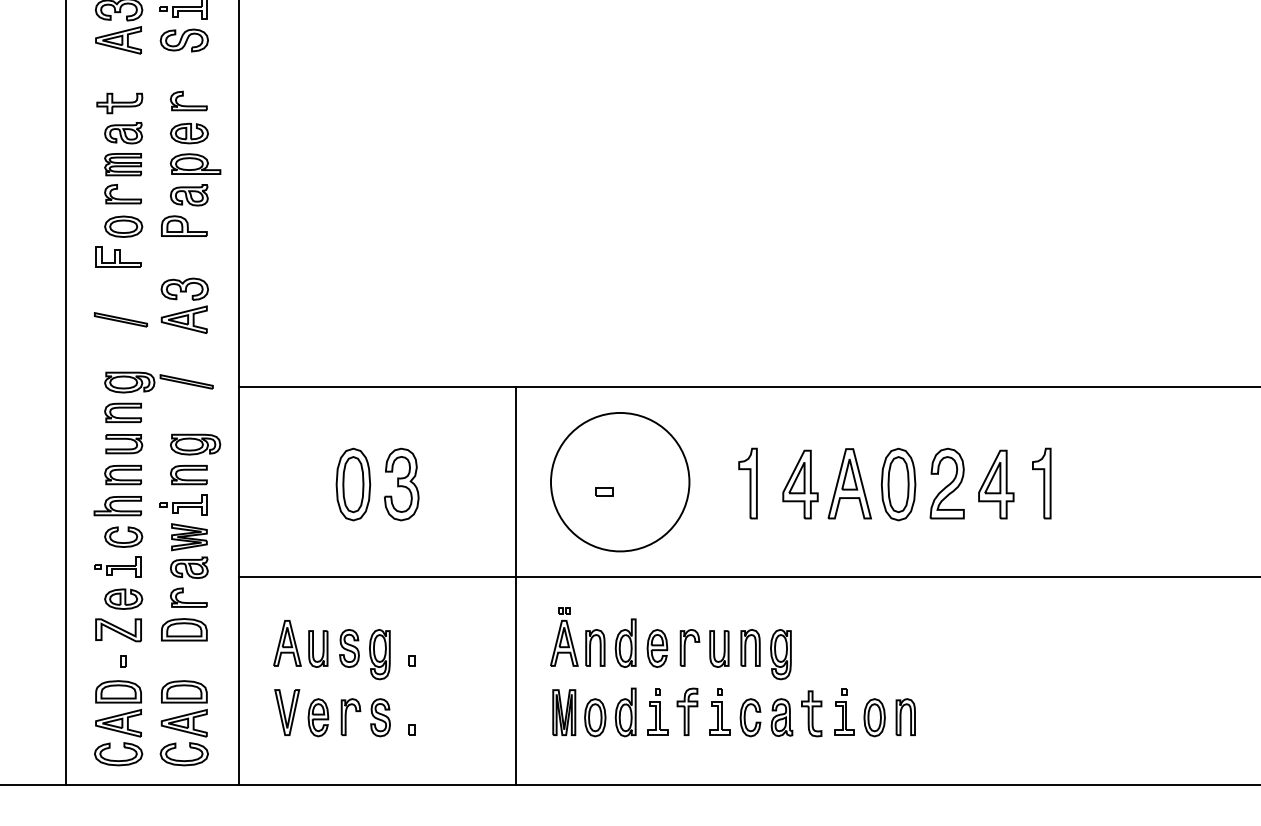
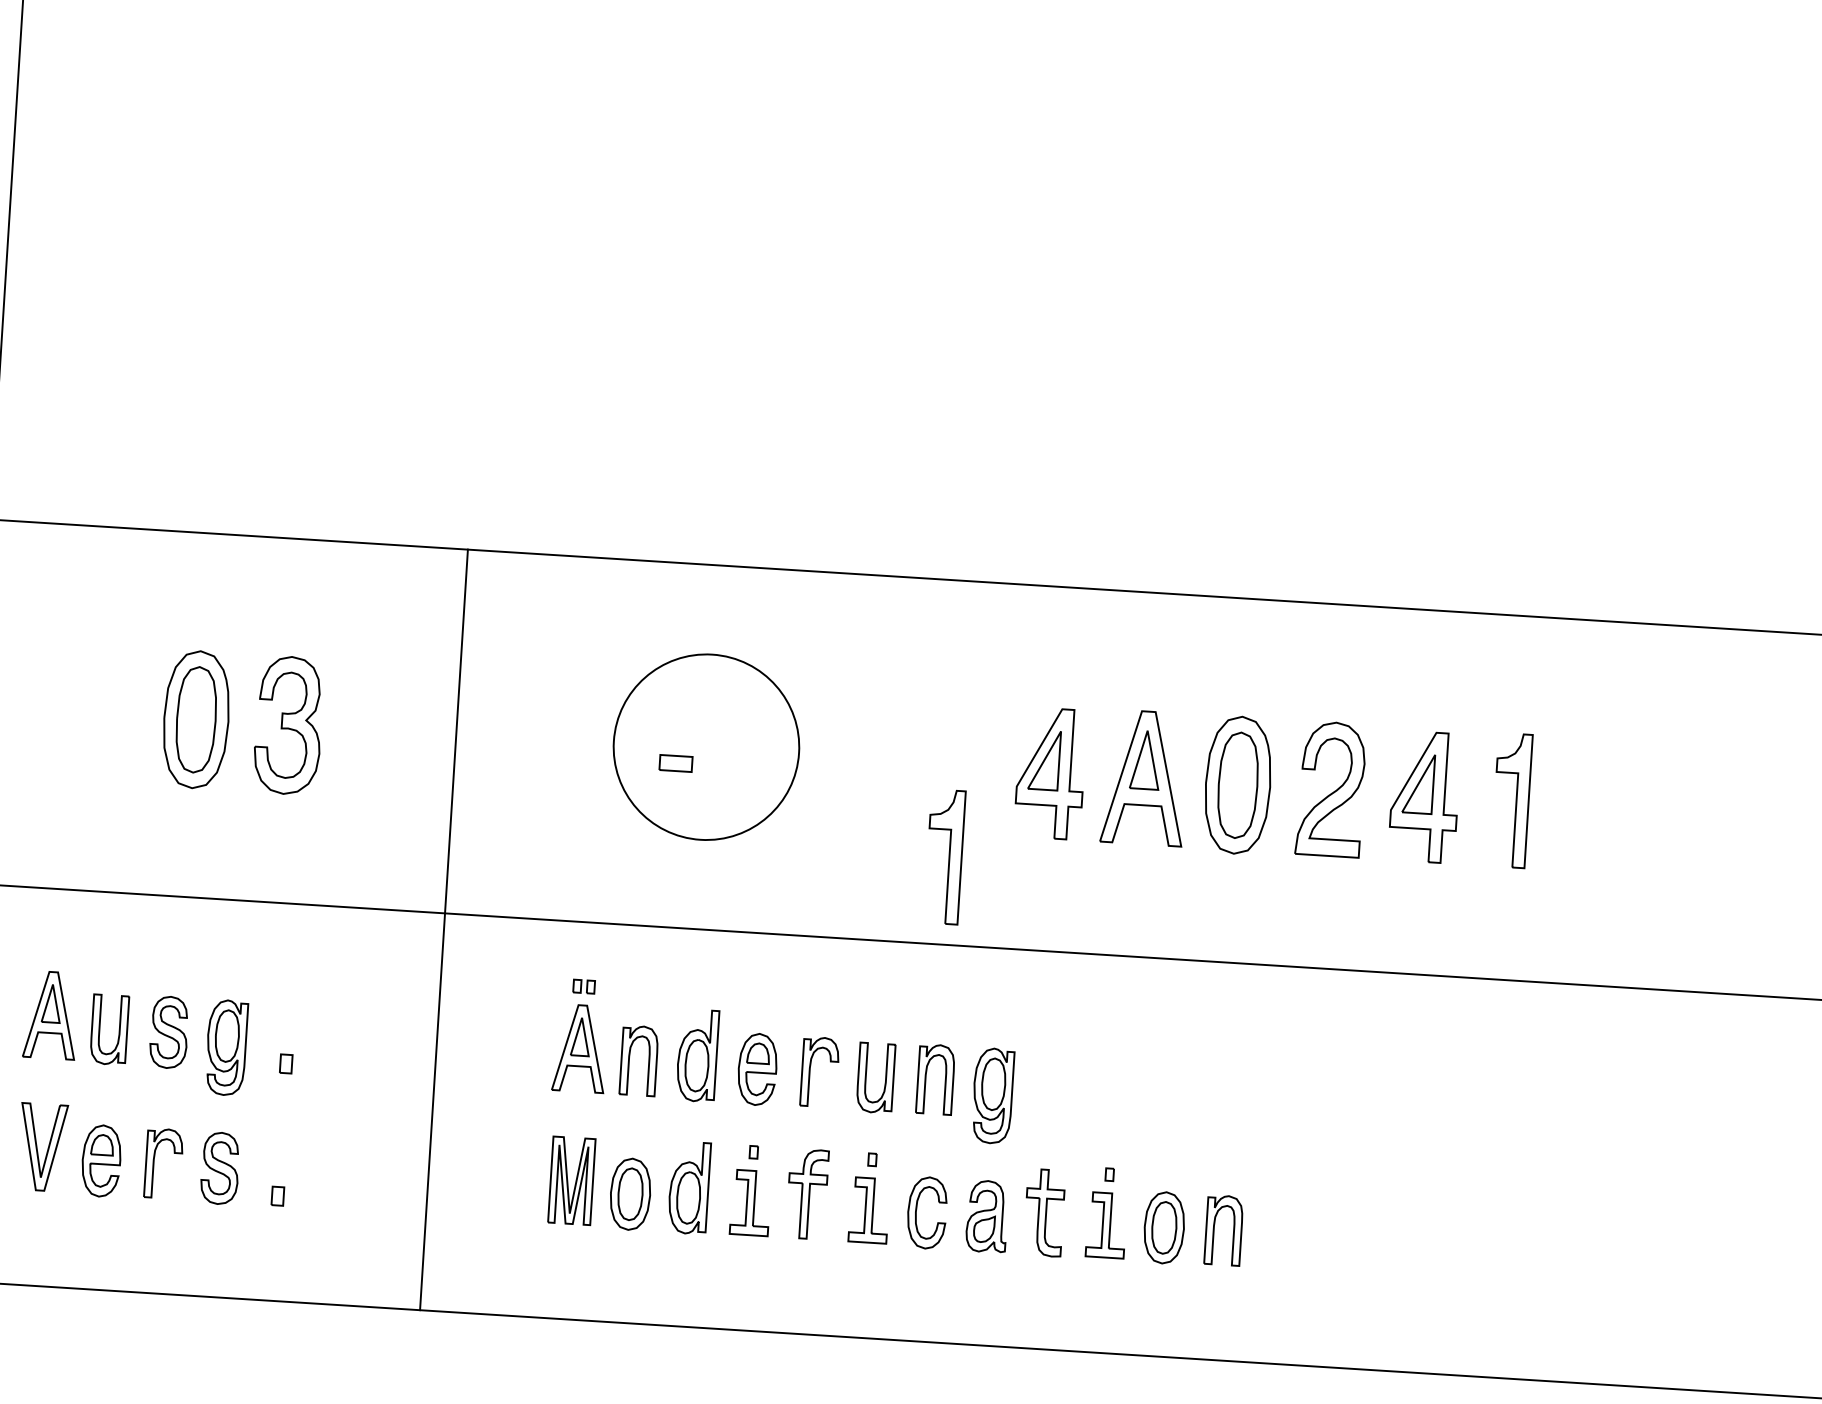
circle: (619, 481) -> (705, 745), size x0.7
part: (747, 483) -> (943, 856), moved
line: (516, 586) -> (444, 930), moved

